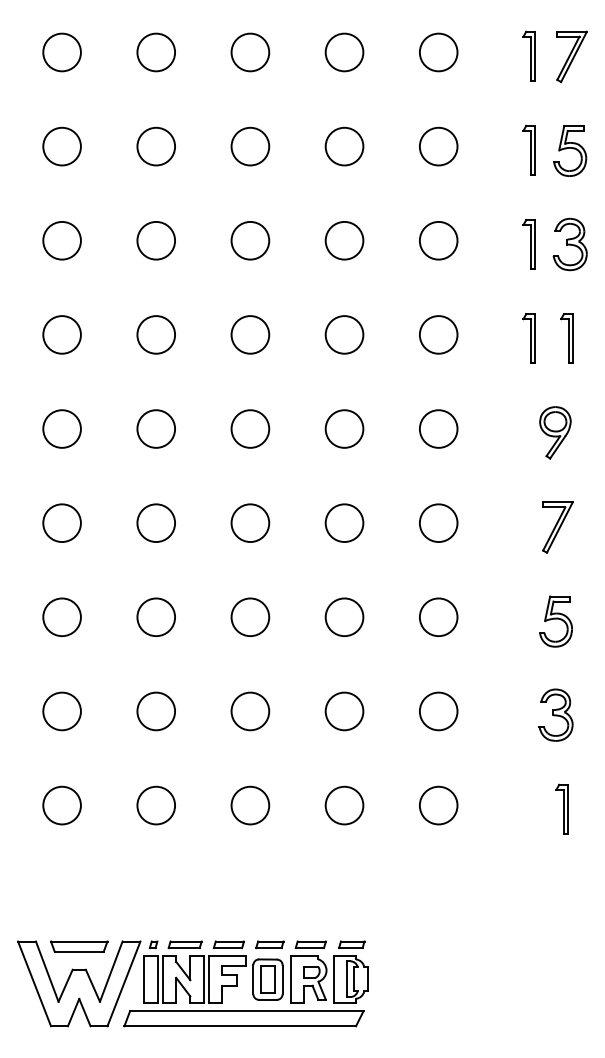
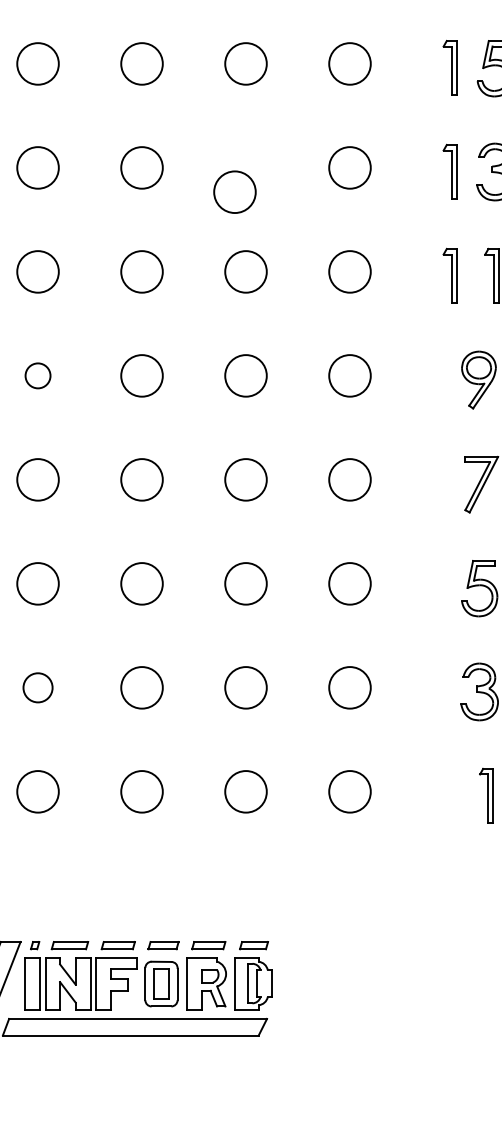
circle: (344, 240) -> (234, 191), moved
circle: (156, 428) -> (38, 375), size x0.6
circle: (156, 711) -> (38, 687), size x0.7

